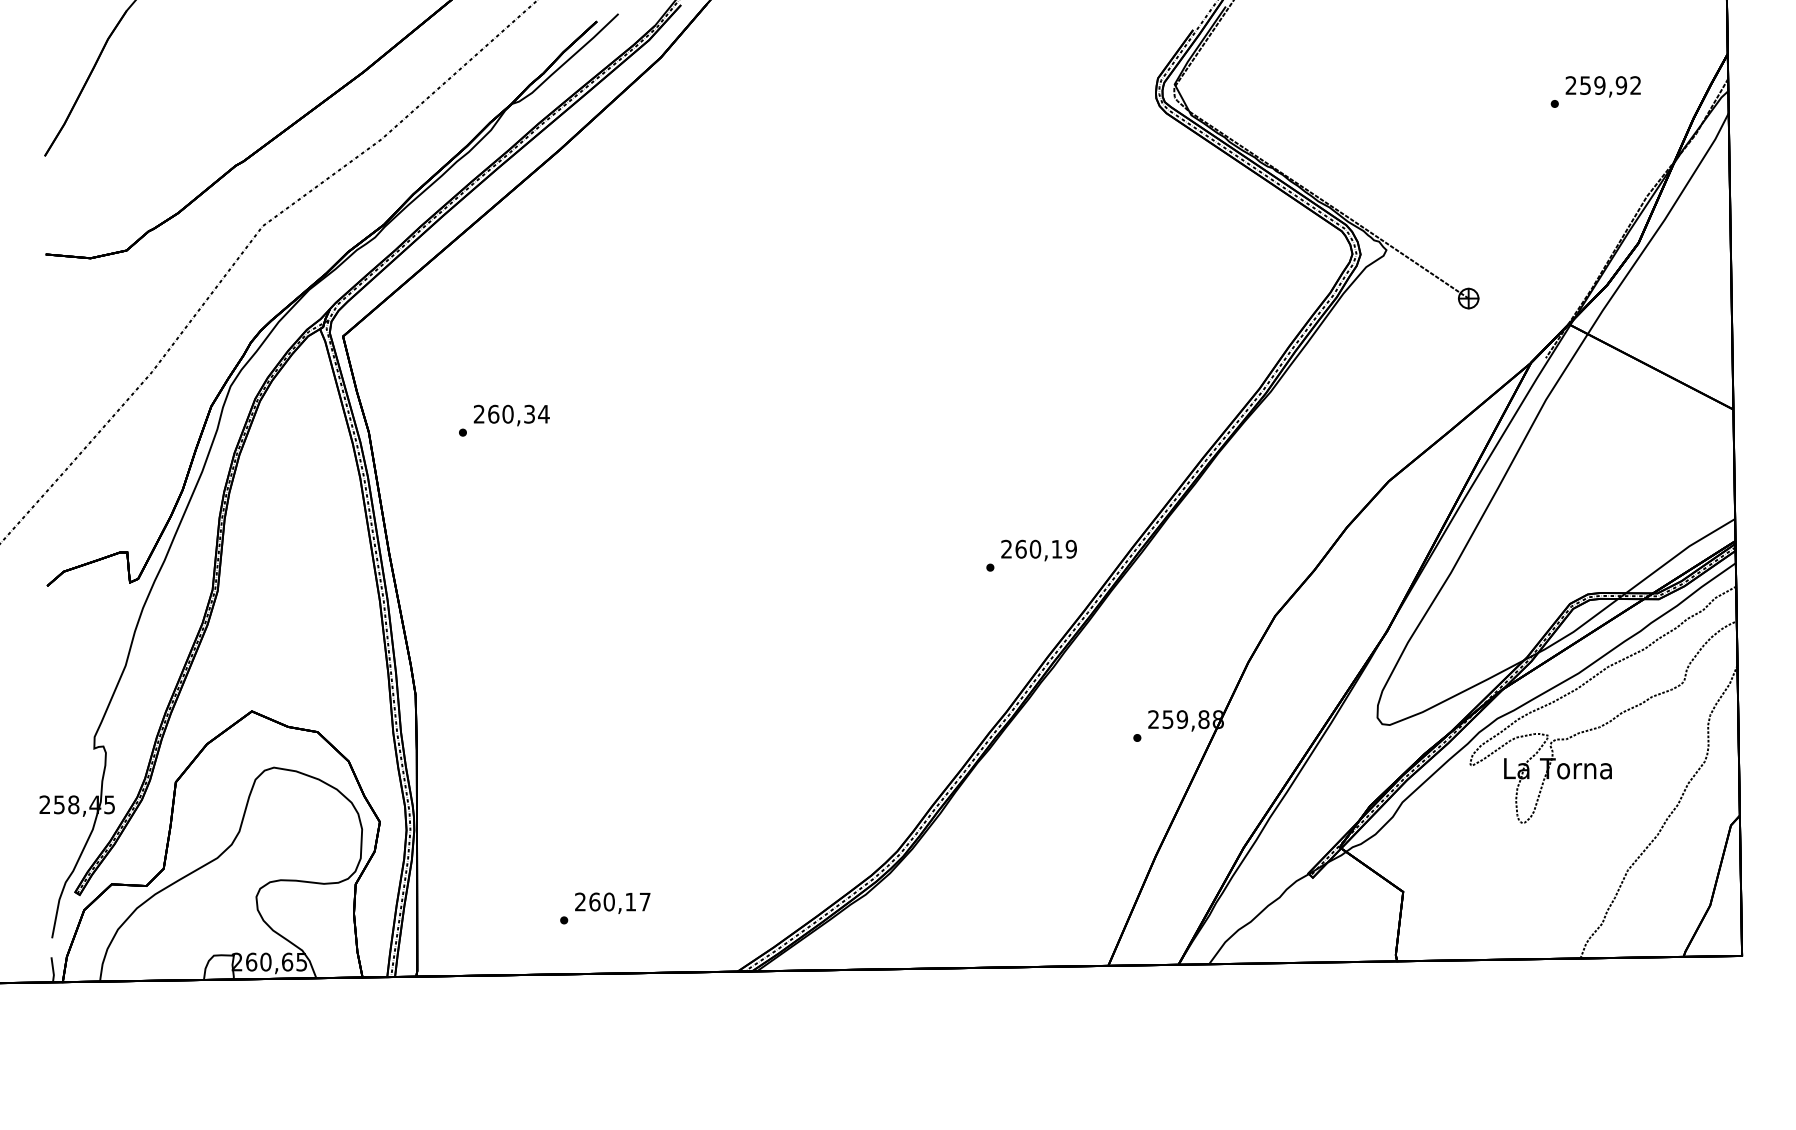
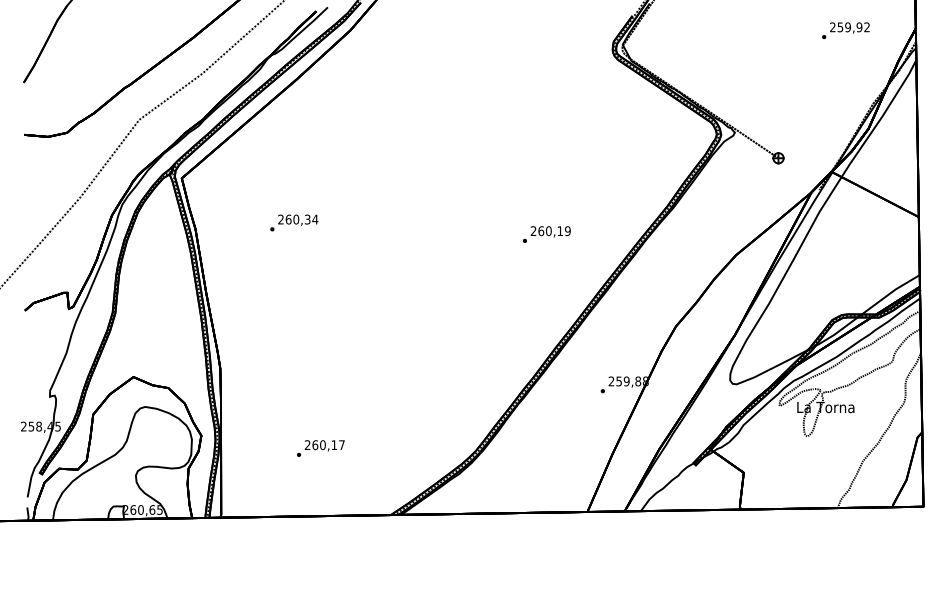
text: (1595, 91) -> (845, 30), moved
text: (504, 419) -> (294, 222), moved
text: (1030, 555) -> (546, 234), moved
text: (604, 908) -> (320, 448), moved

